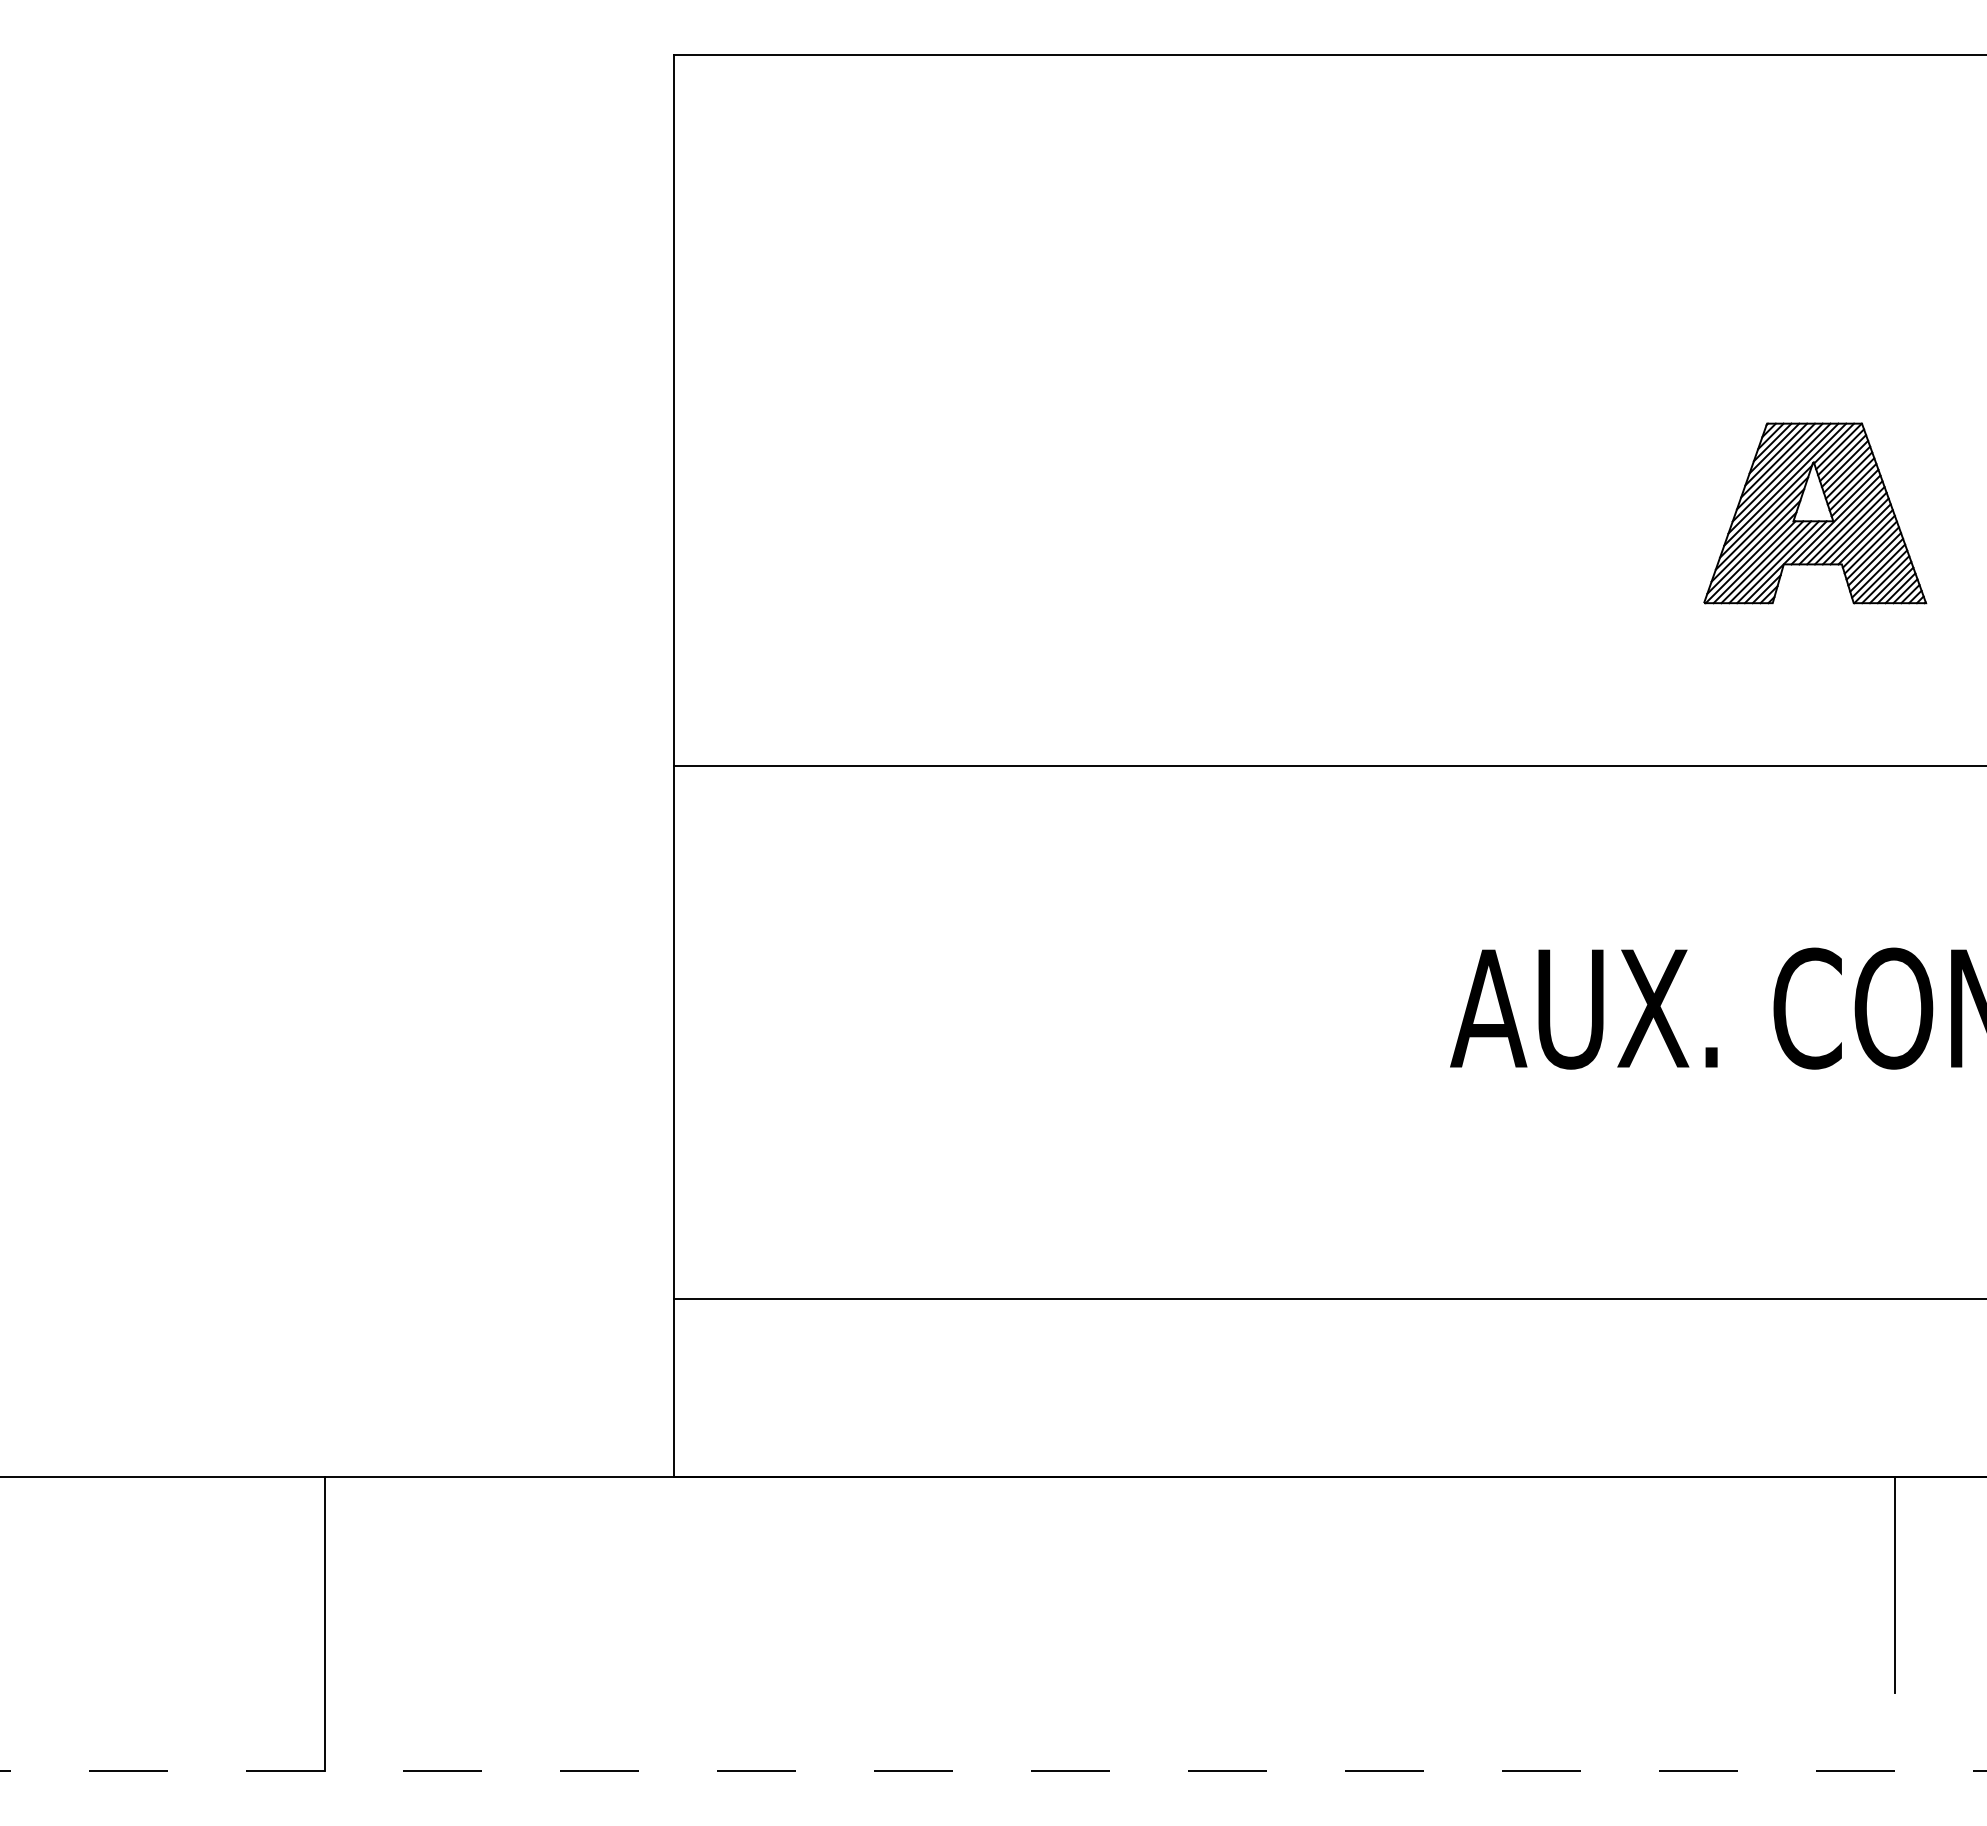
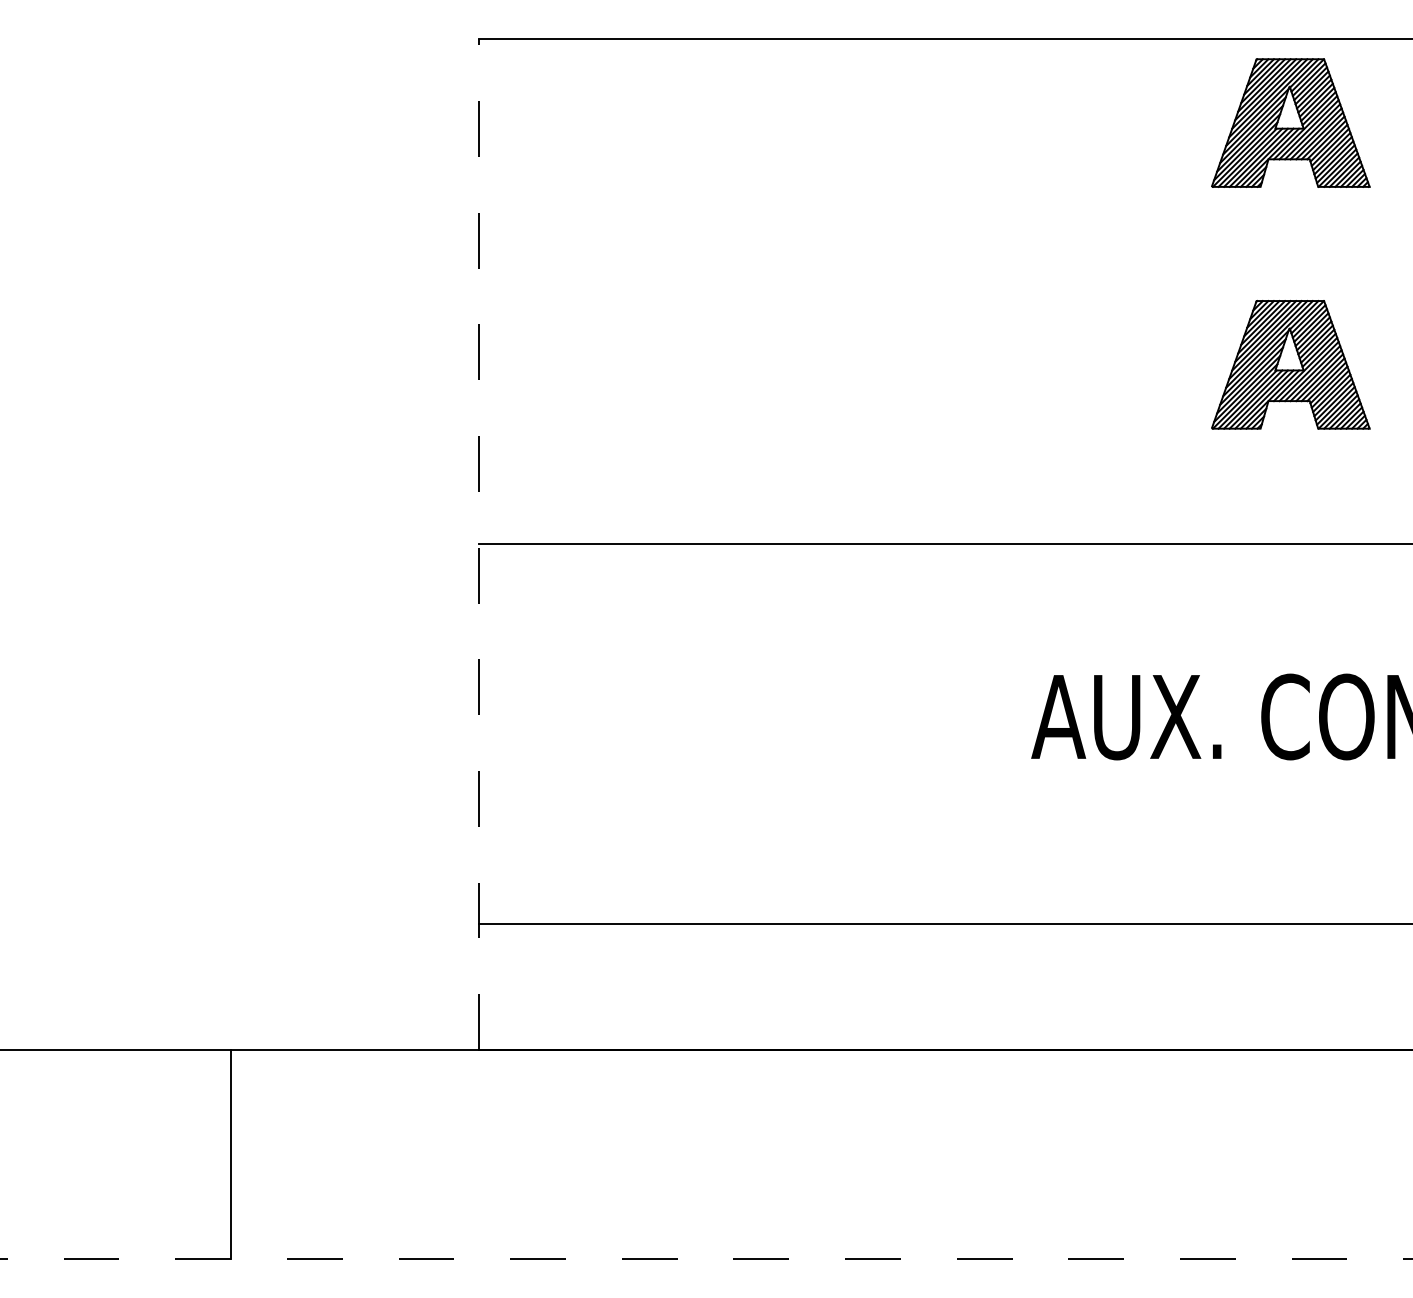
part: (1815, 173) -> (1291, 123), added
line: (674, 765) -> (479, 544), solid -> dashed
line: (1894, 1584) -> (1347, 1126), removed

